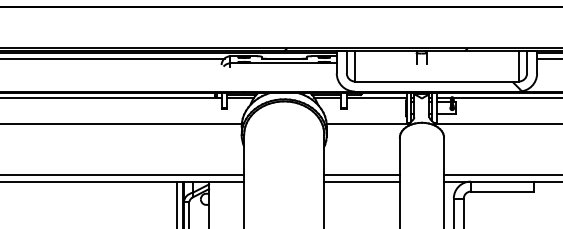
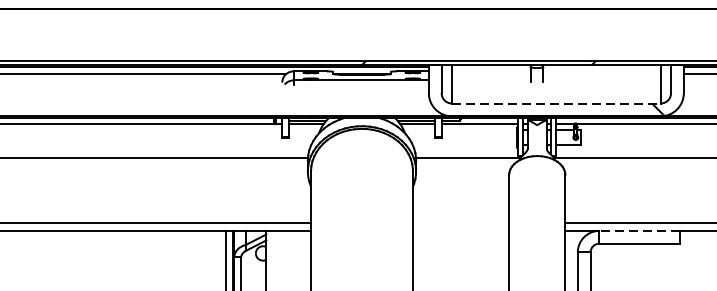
line: (437, 81) -> (557, 103), solid -> dashed
line: (361, 175) -> (460, 223), removed
line: (361, 181) -> (460, 230), removed
line: (502, 181) -> (639, 230), solid -> dashed

